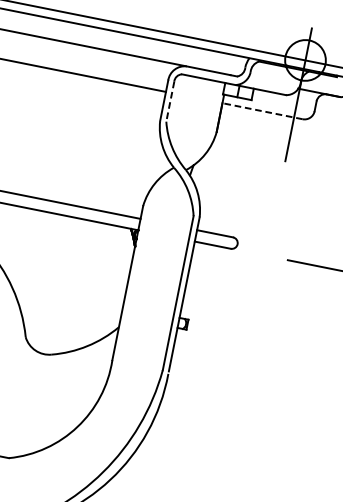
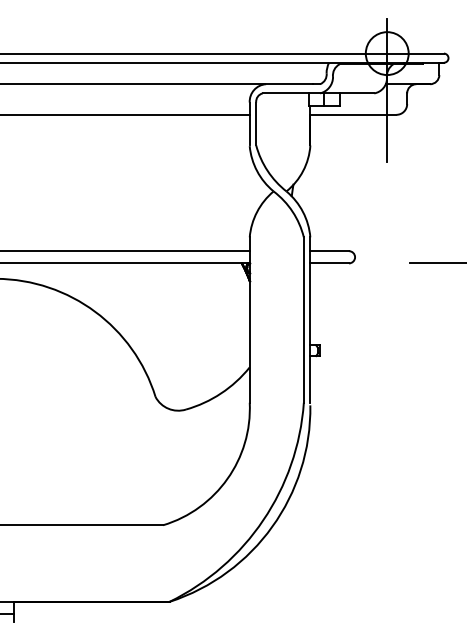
line: (170, 102) -> (256, 124), dashed -> solid
line: (261, 110) -> (352, 114), dashed -> solid

